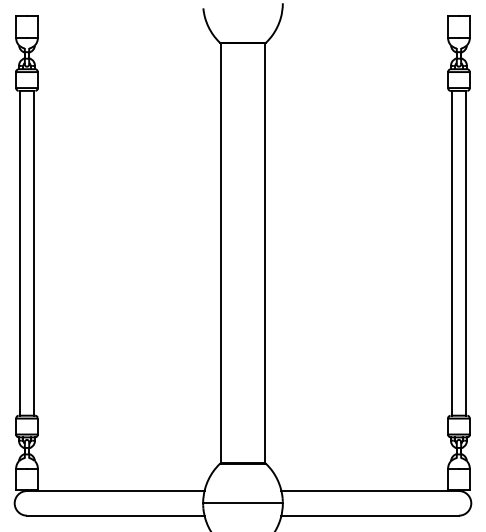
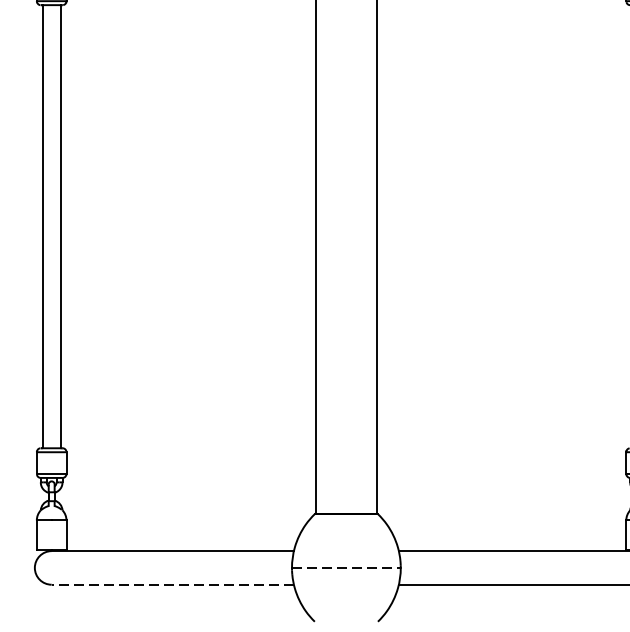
line: (243, 503) -> (347, 568), solid -> dashed
line: (115, 515) -> (172, 584), solid -> dashed

